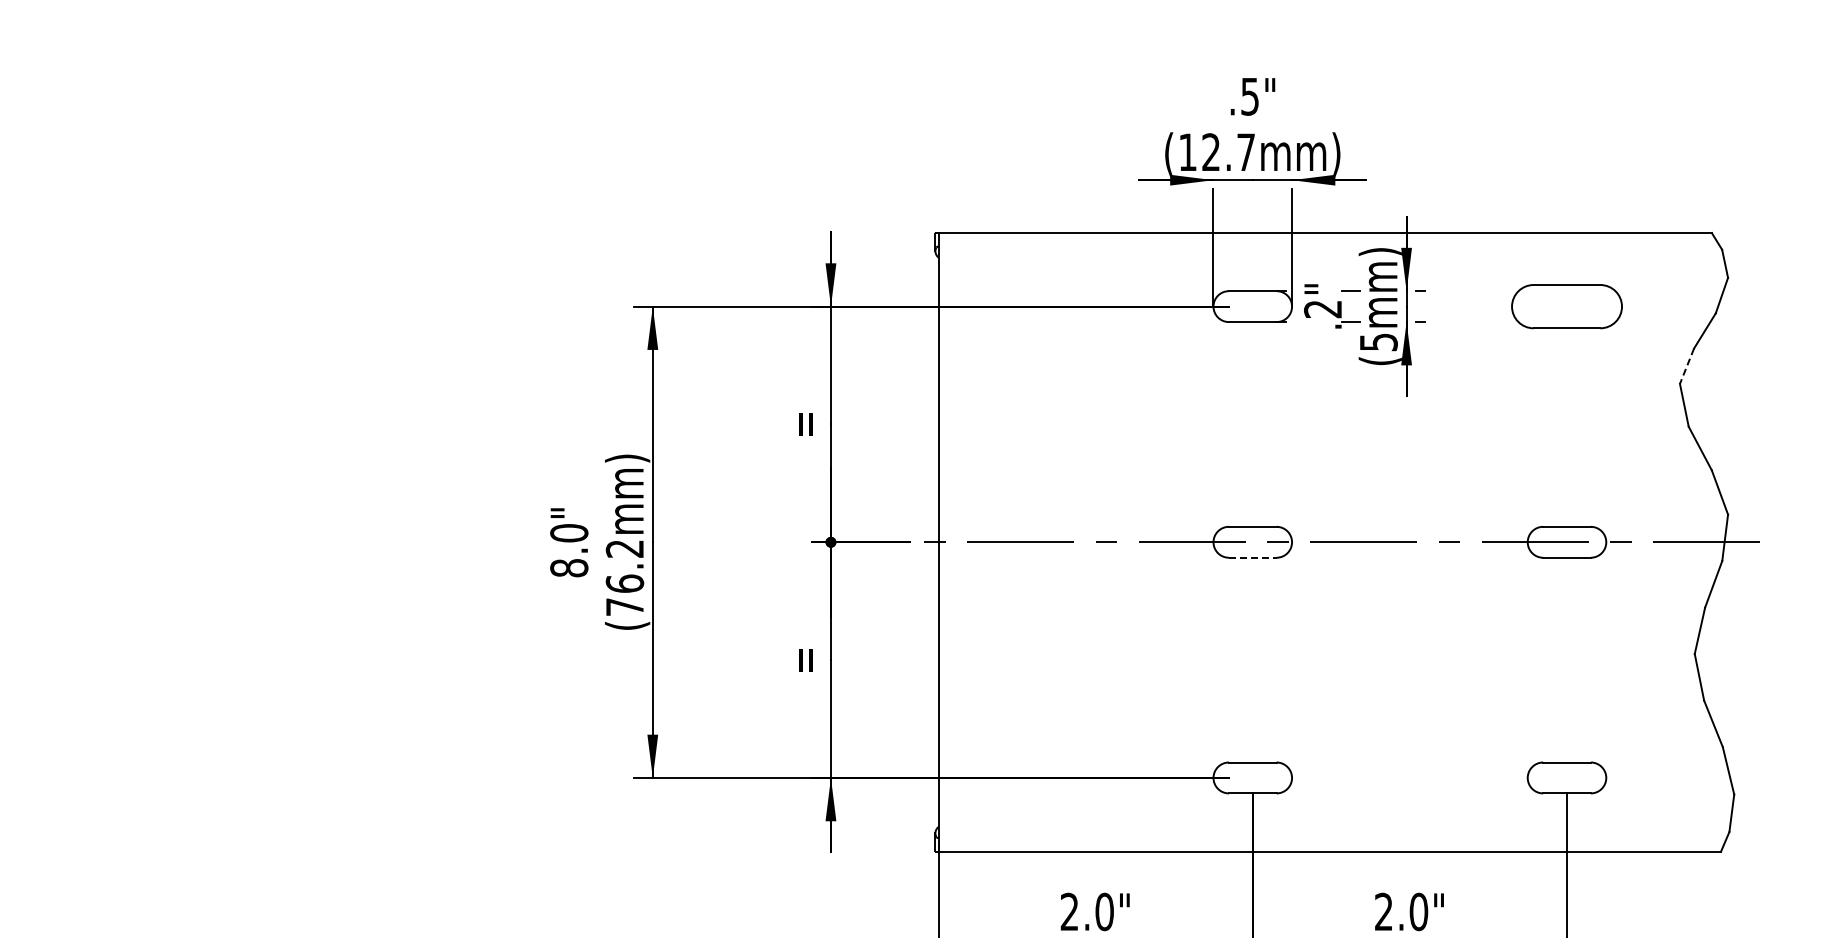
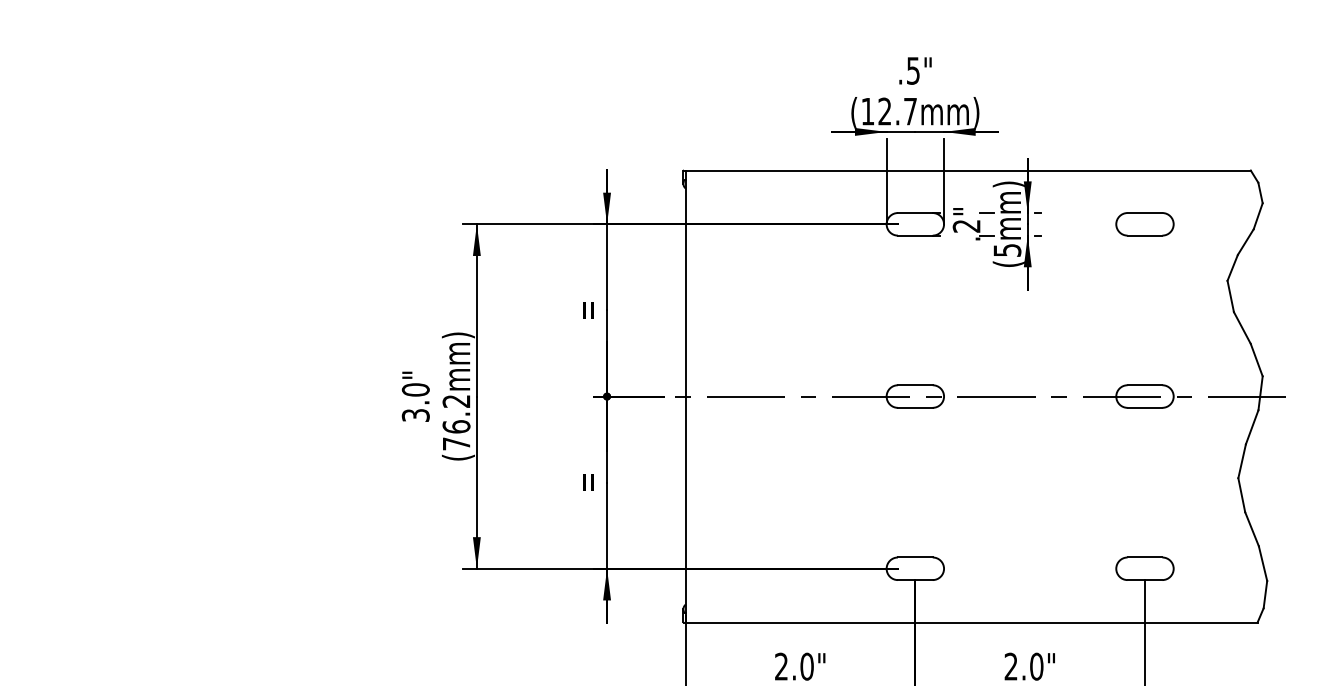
part: (1566, 306) -> (1144, 224), size x0.71
line: (1686, 366) -> (1232, 268), dashed -> solid
line: (1252, 557) -> (915, 407), dashed -> solid
text: (569, 568) -> (416, 415), 8.0" -> 3.0"

